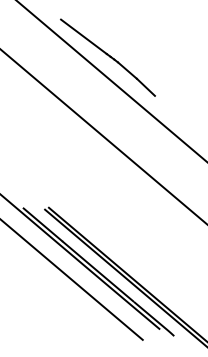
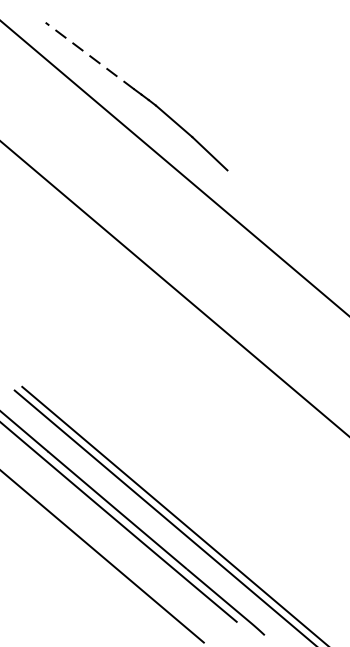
line: (83, 36) -> (89, 55), solid -> dashed

